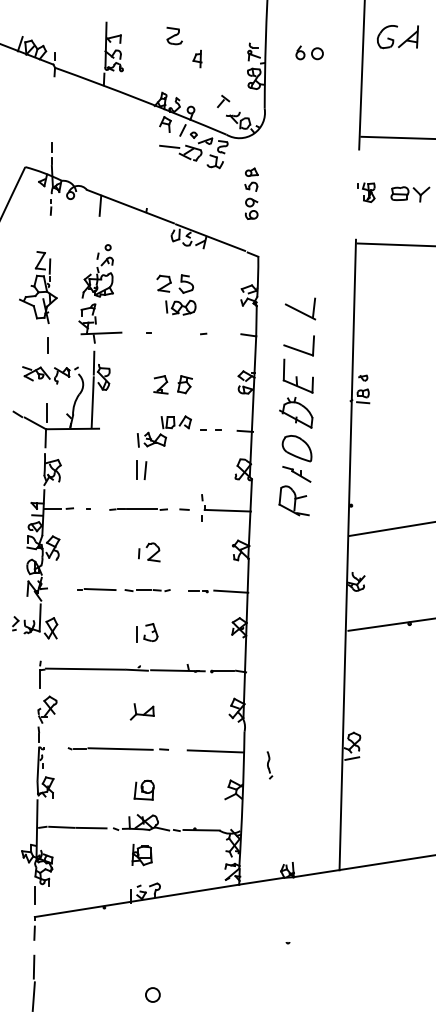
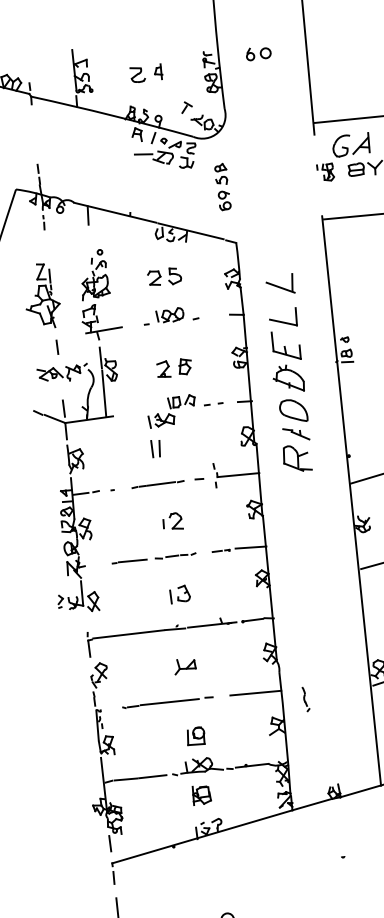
part: (174, 35) -> (137, 74), moved
part: (397, 37) -> (350, 145), moved
part: (180, 307) -> (169, 315), moved

